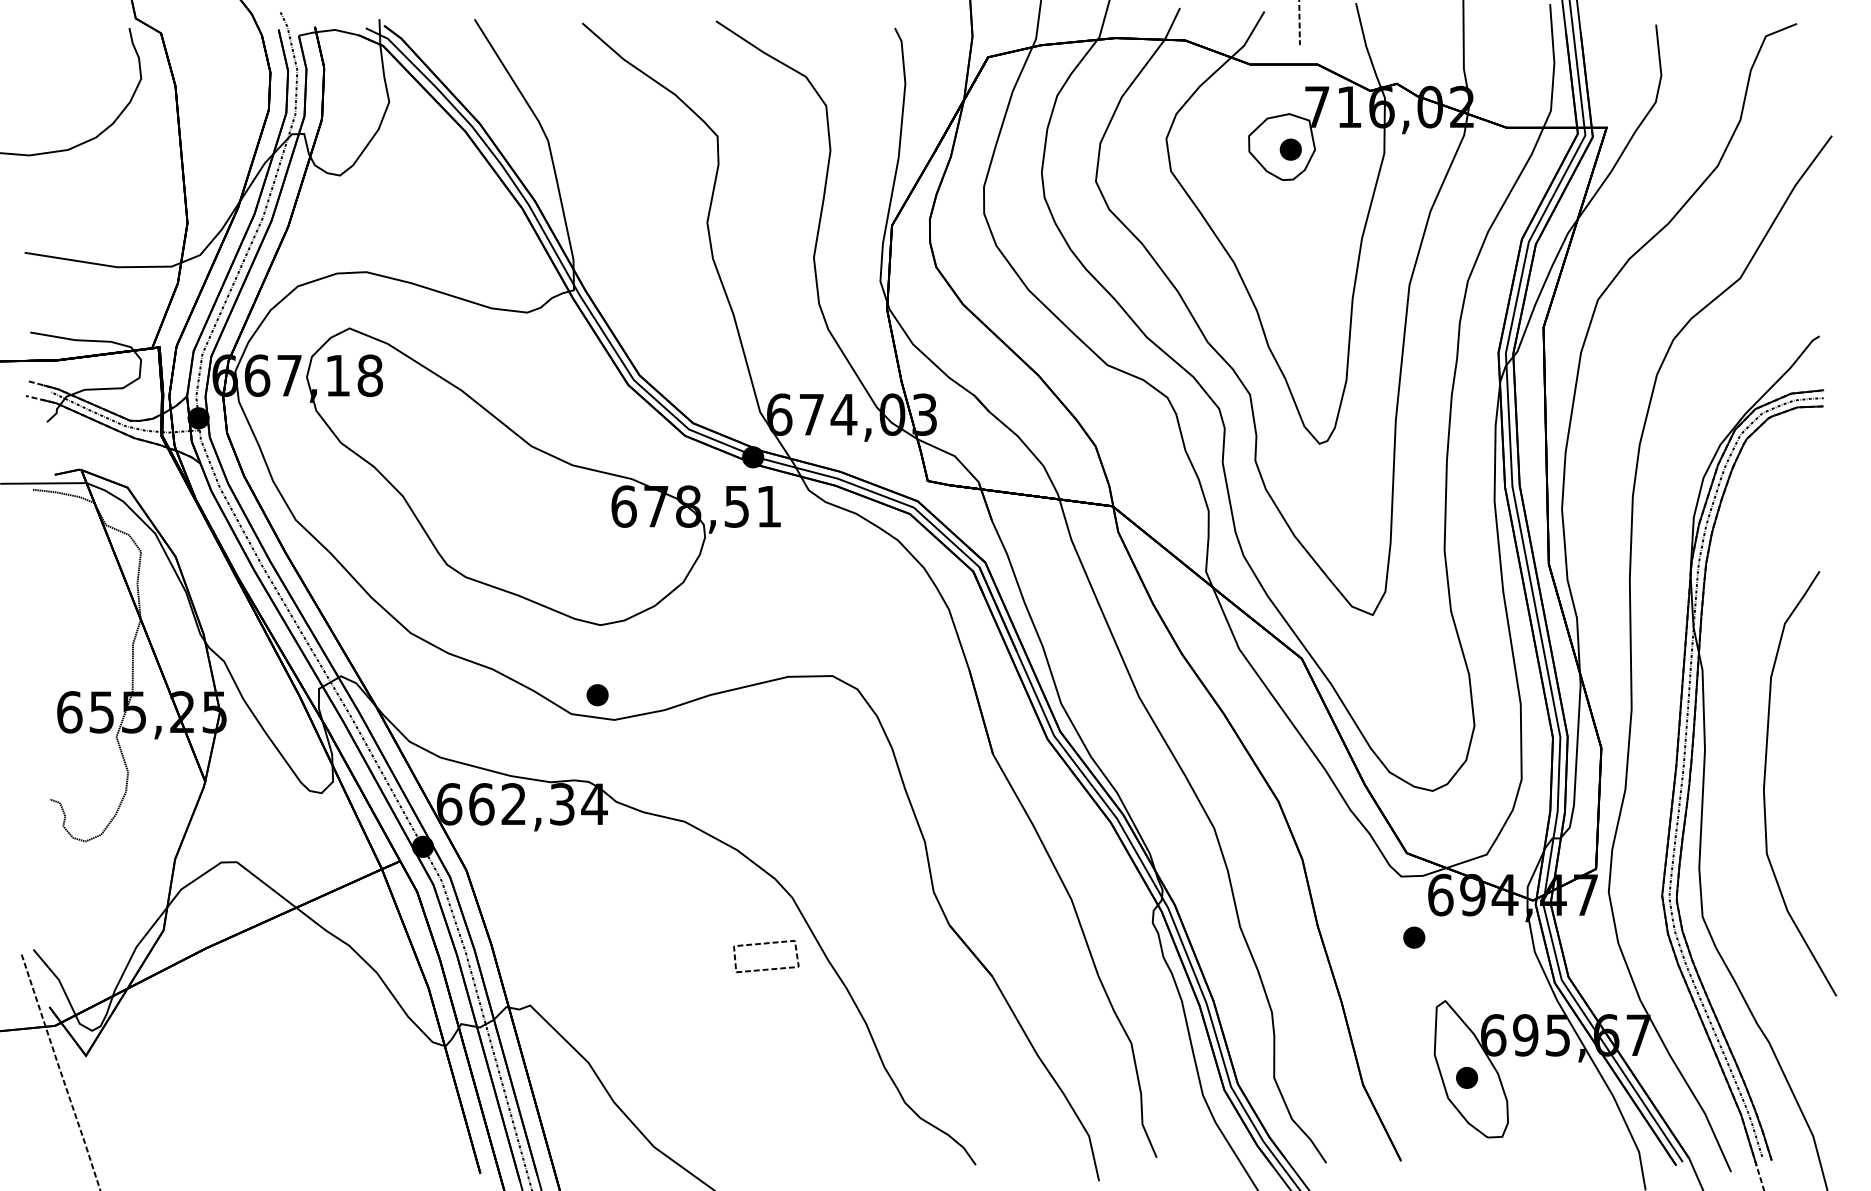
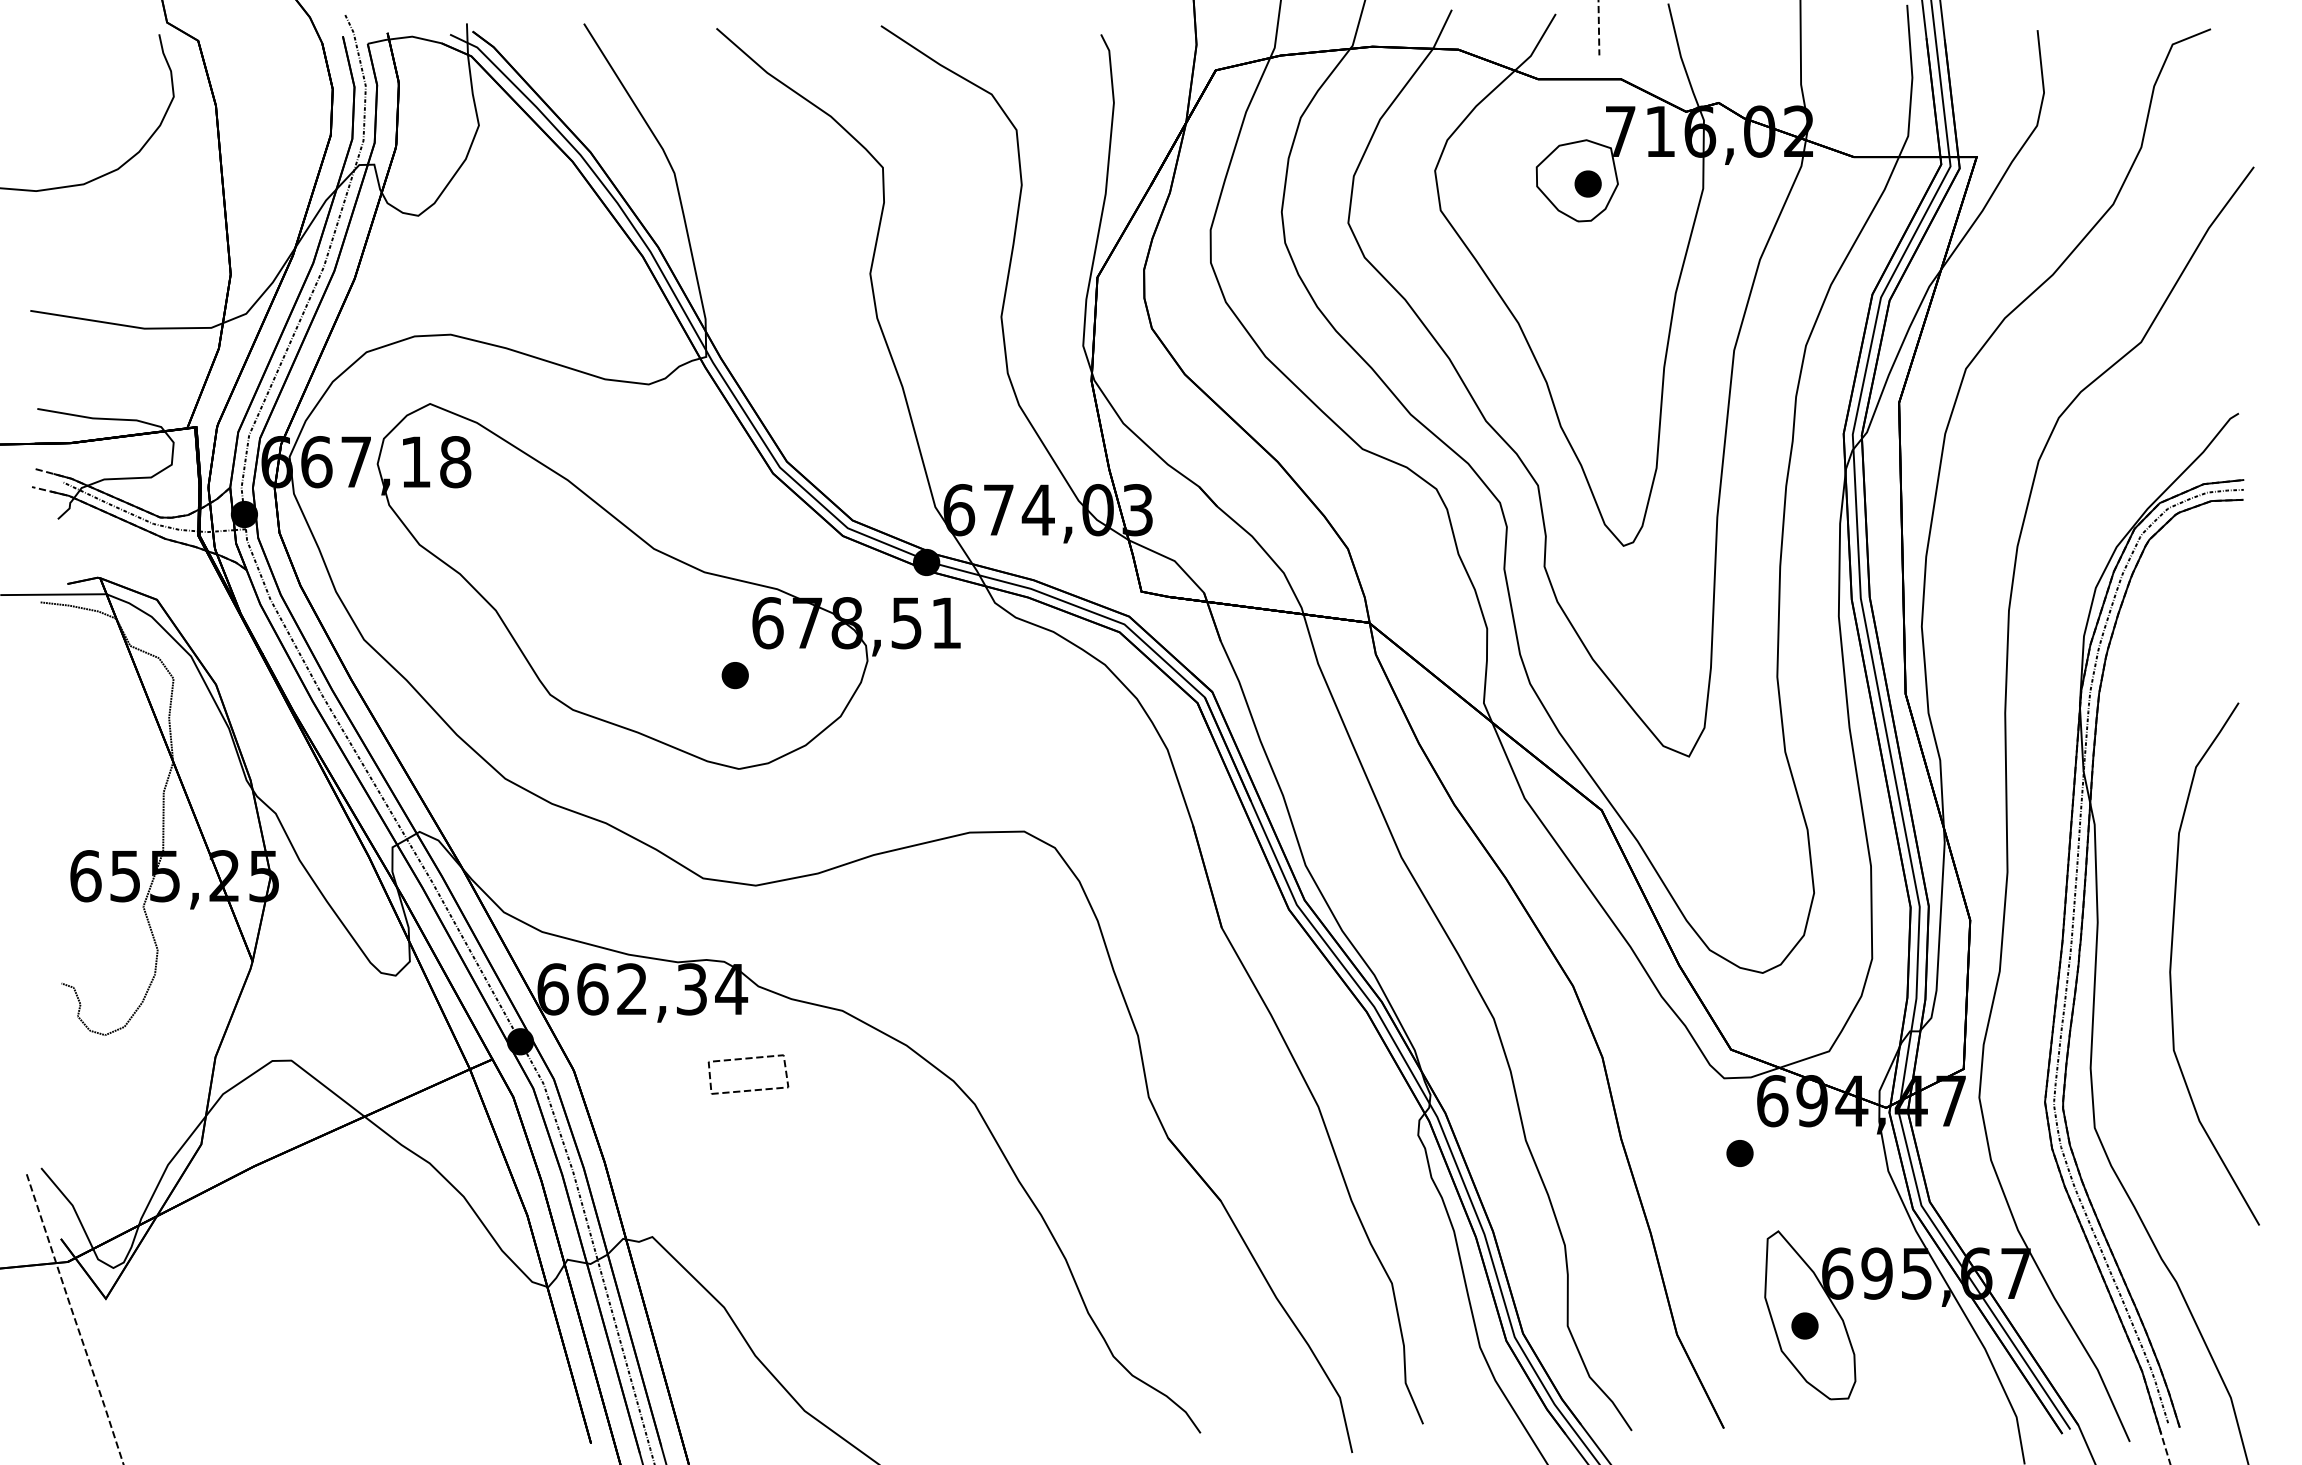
part: (597, 695) -> (735, 675), moved
part: (766, 944) -> (748, 1059), moved

